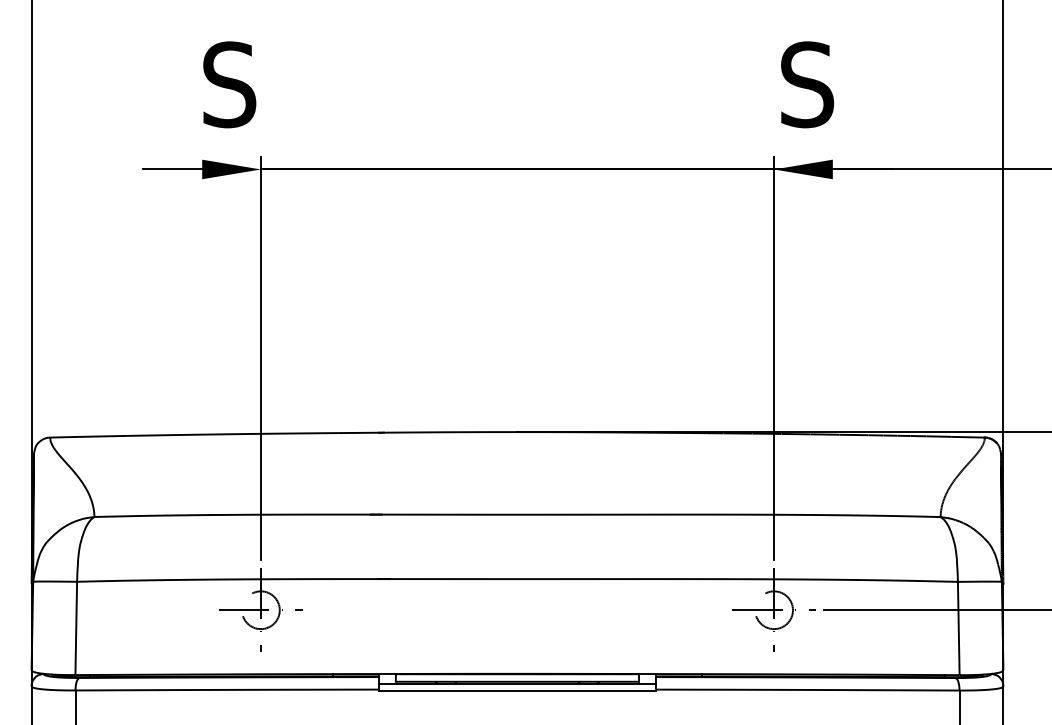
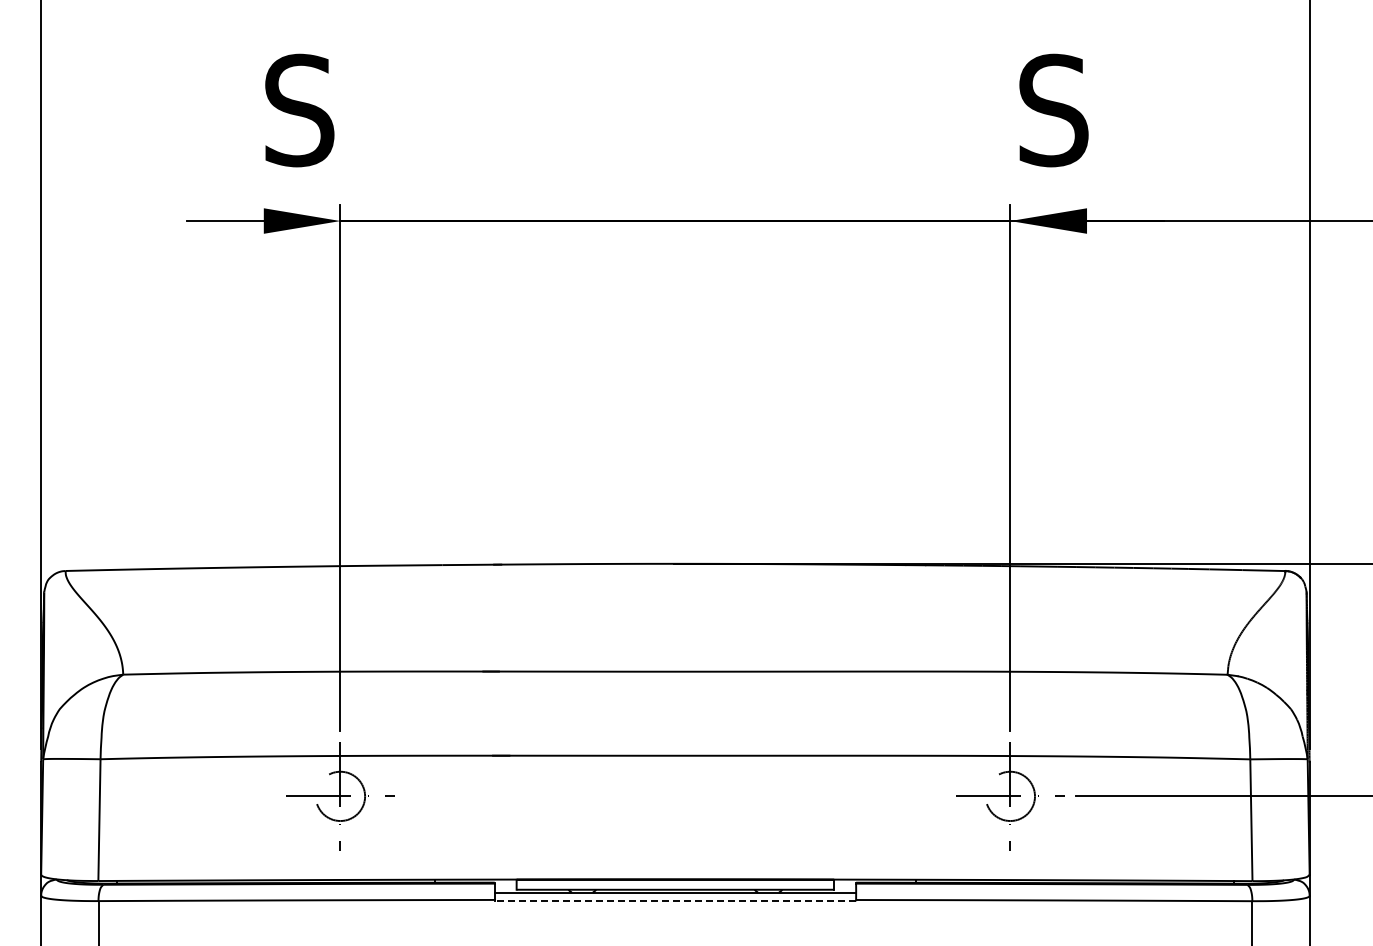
line: (517, 690) -> (675, 901), solid -> dashed

